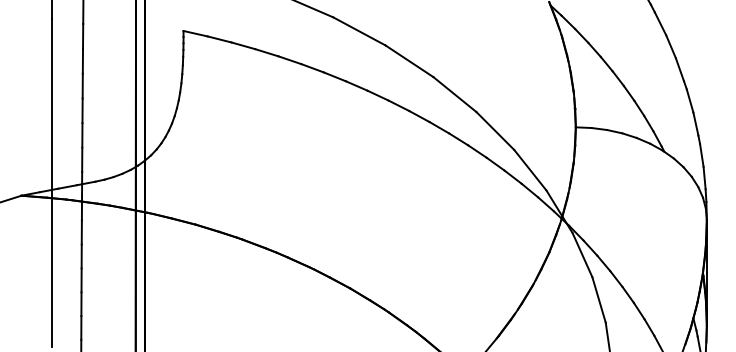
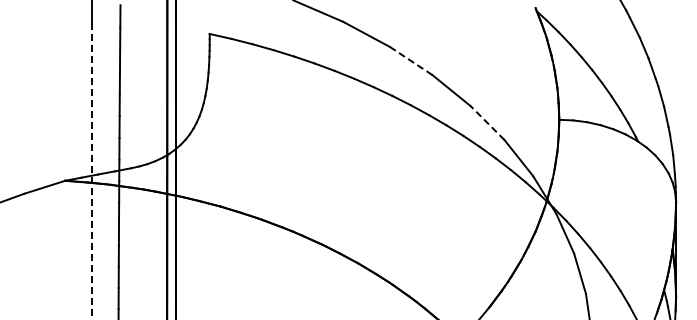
line: (409, 60) -> (411, 60), solid -> dashed
line: (495, 131) -> (487, 123), solid -> dashed
line: (52, 183) -> (92, 169), solid -> dashed

